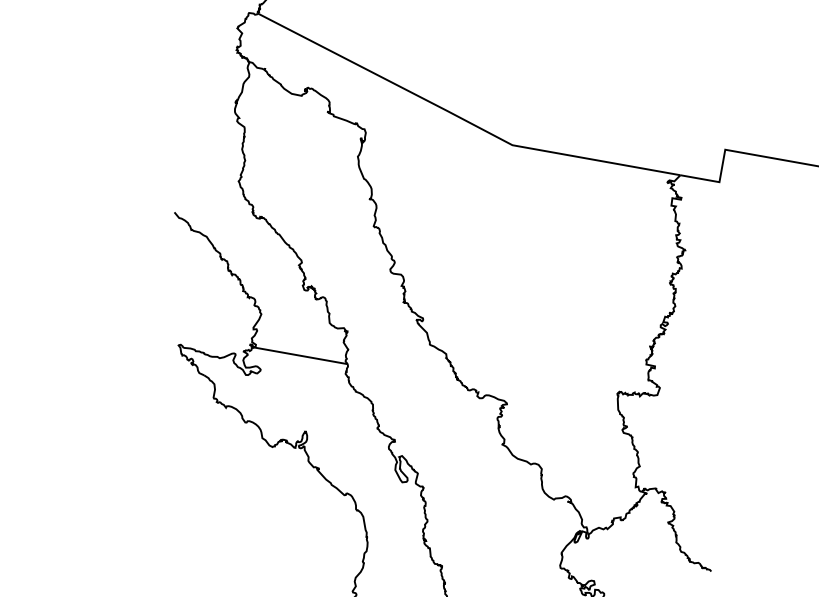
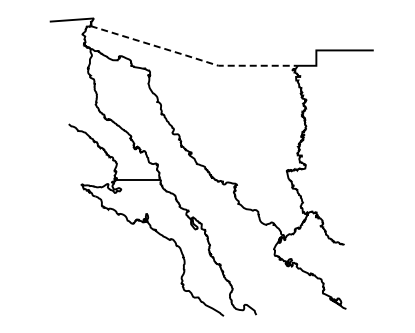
line: (460, 118) -> (192, 57), solid -> dashed

